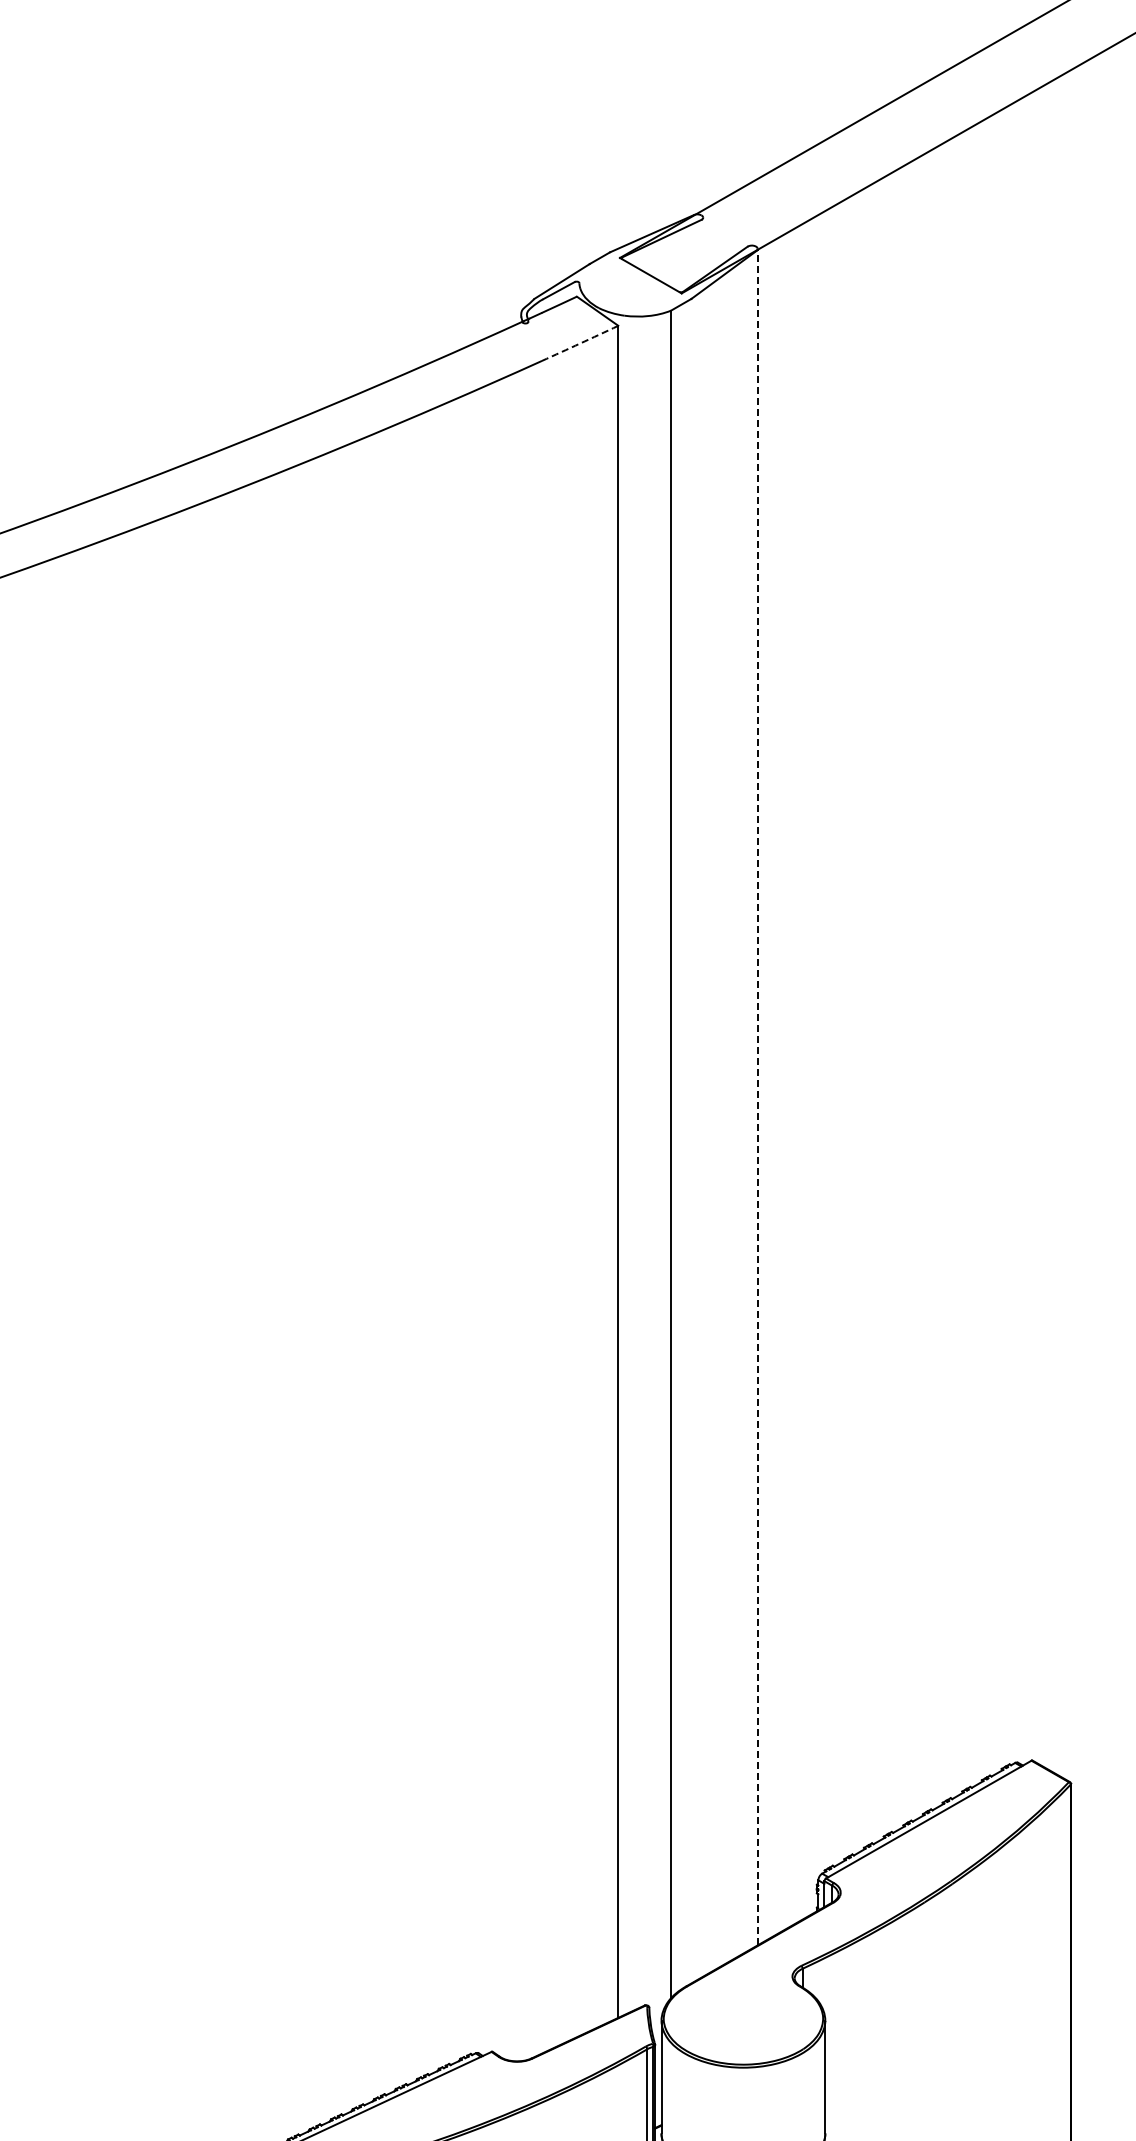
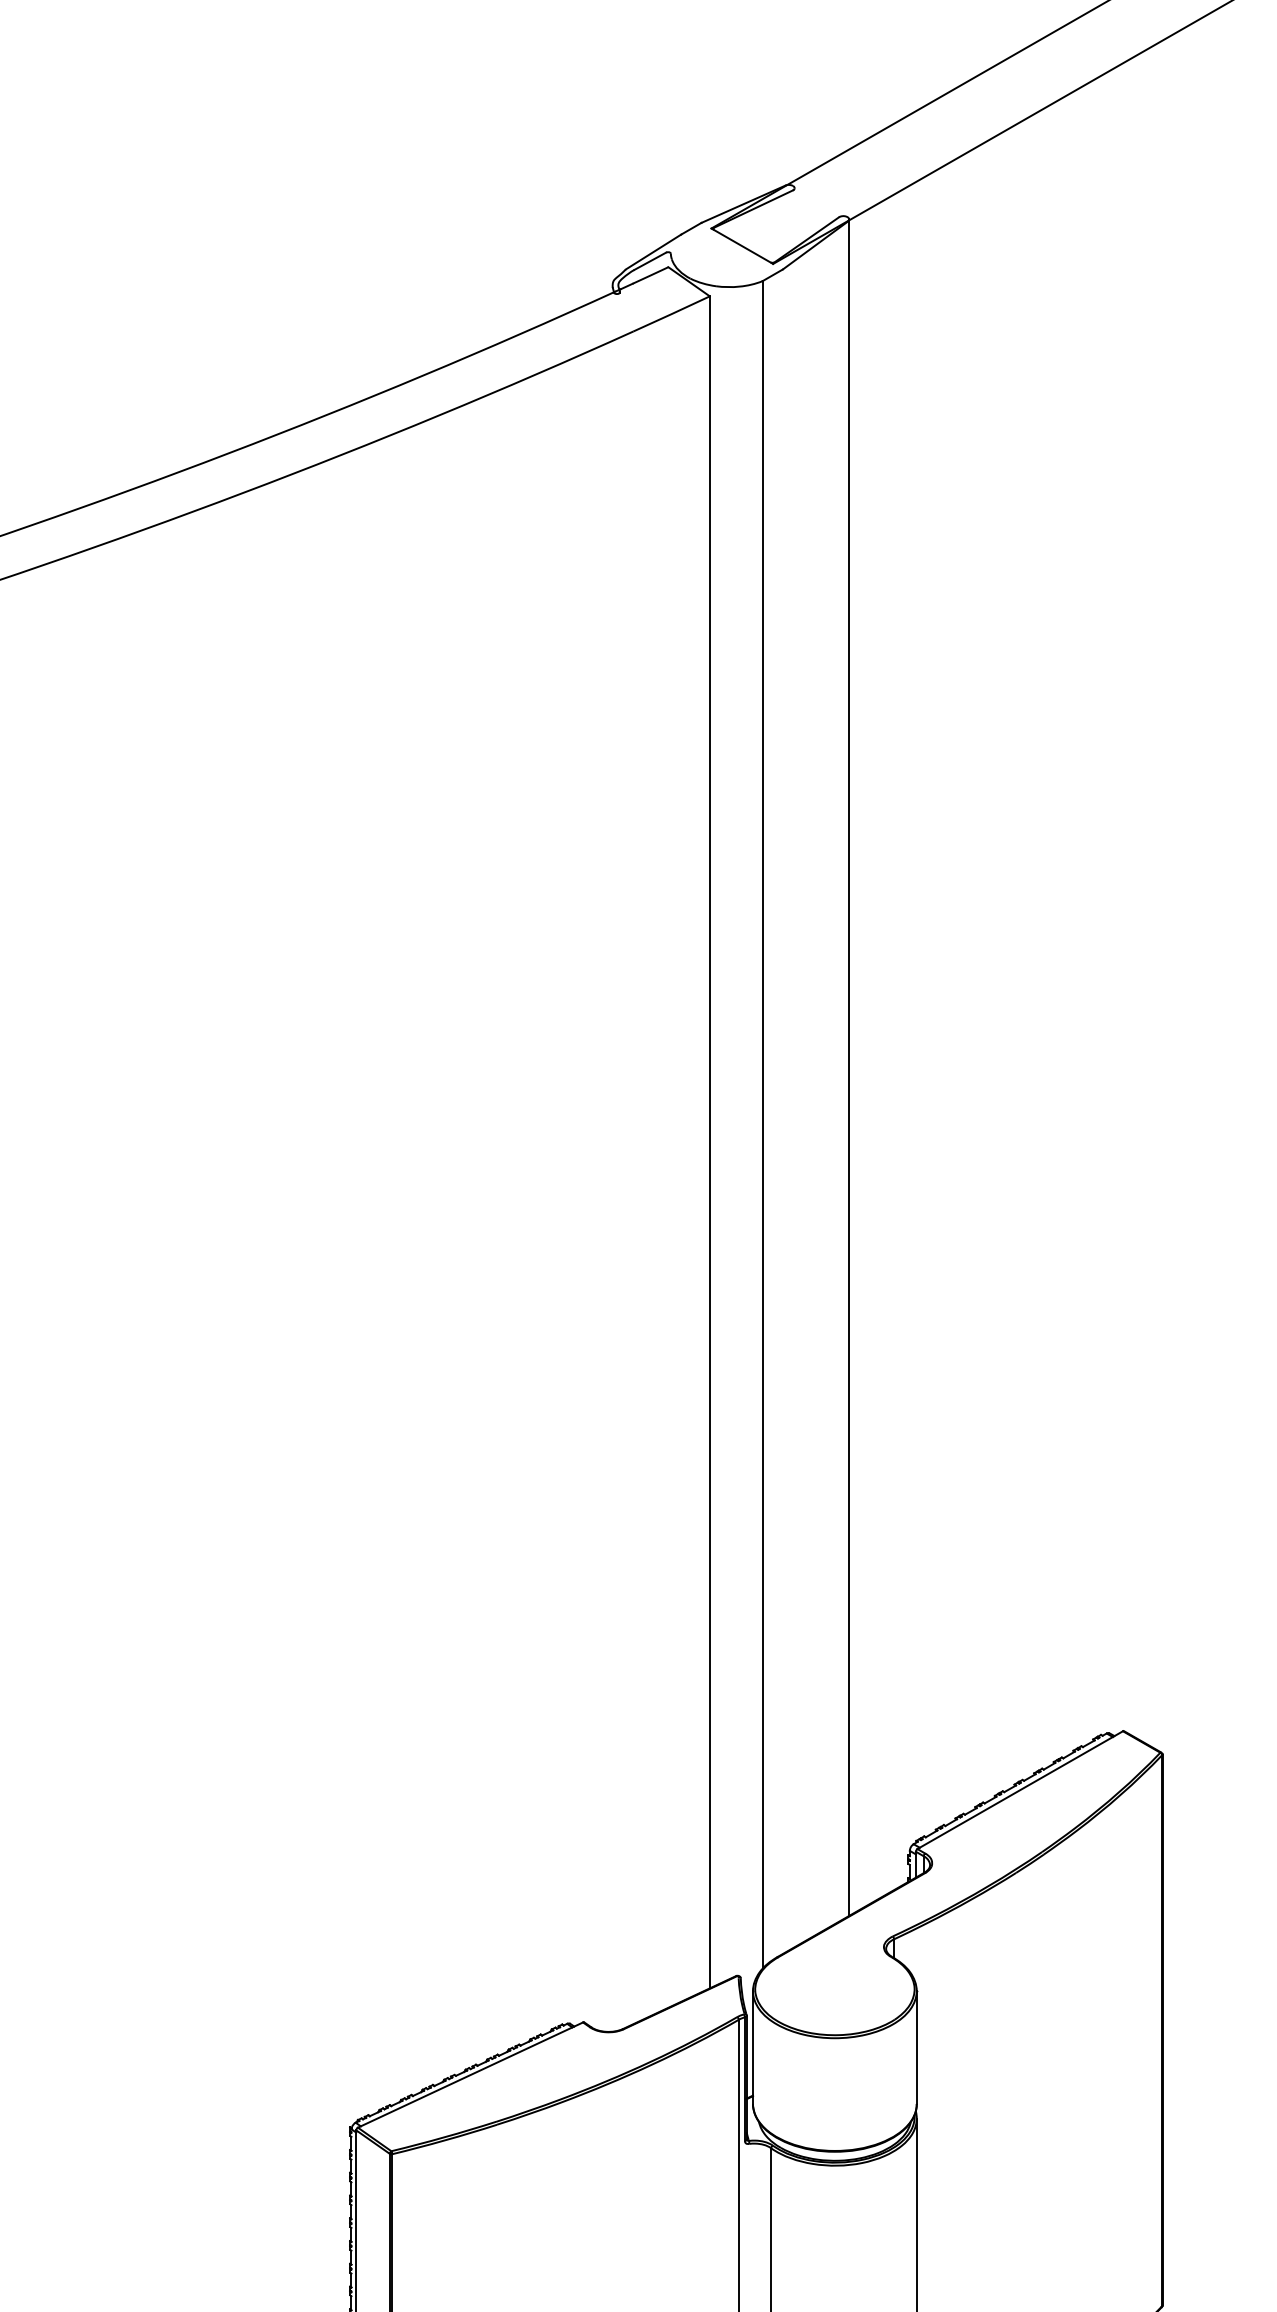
arc: (580, 343) -> (671, 314), dashed -> solid
line: (758, 1096) -> (849, 1067), dashed -> solid

